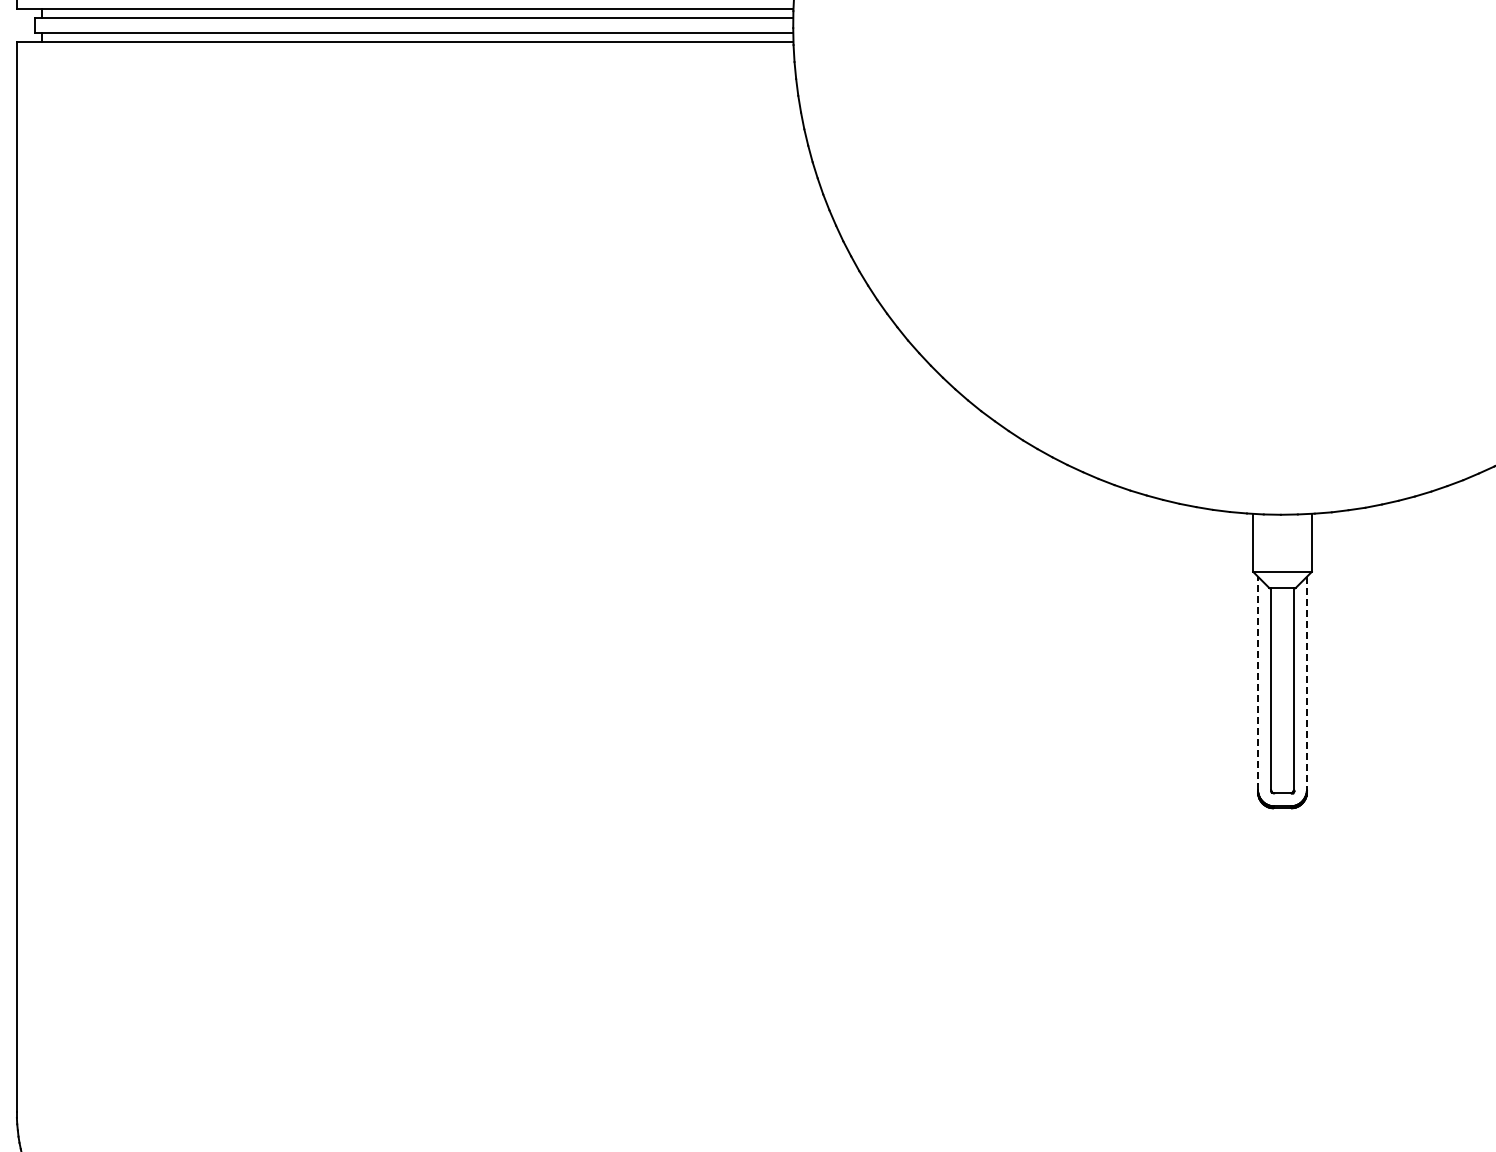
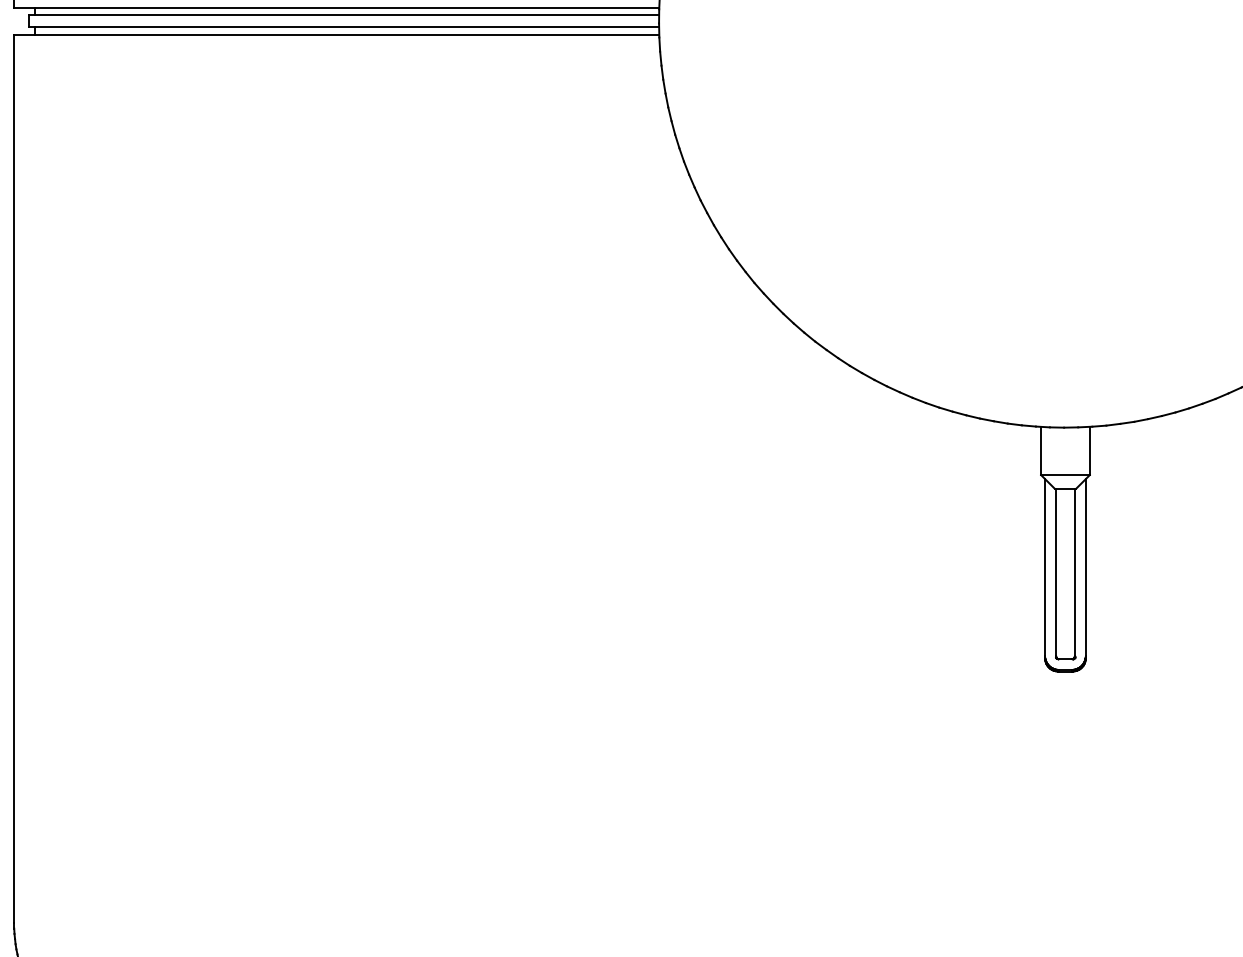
line: (1258, 683) -> (1045, 567), dashed -> solid
line: (1306, 683) -> (1085, 567), dashed -> solid

